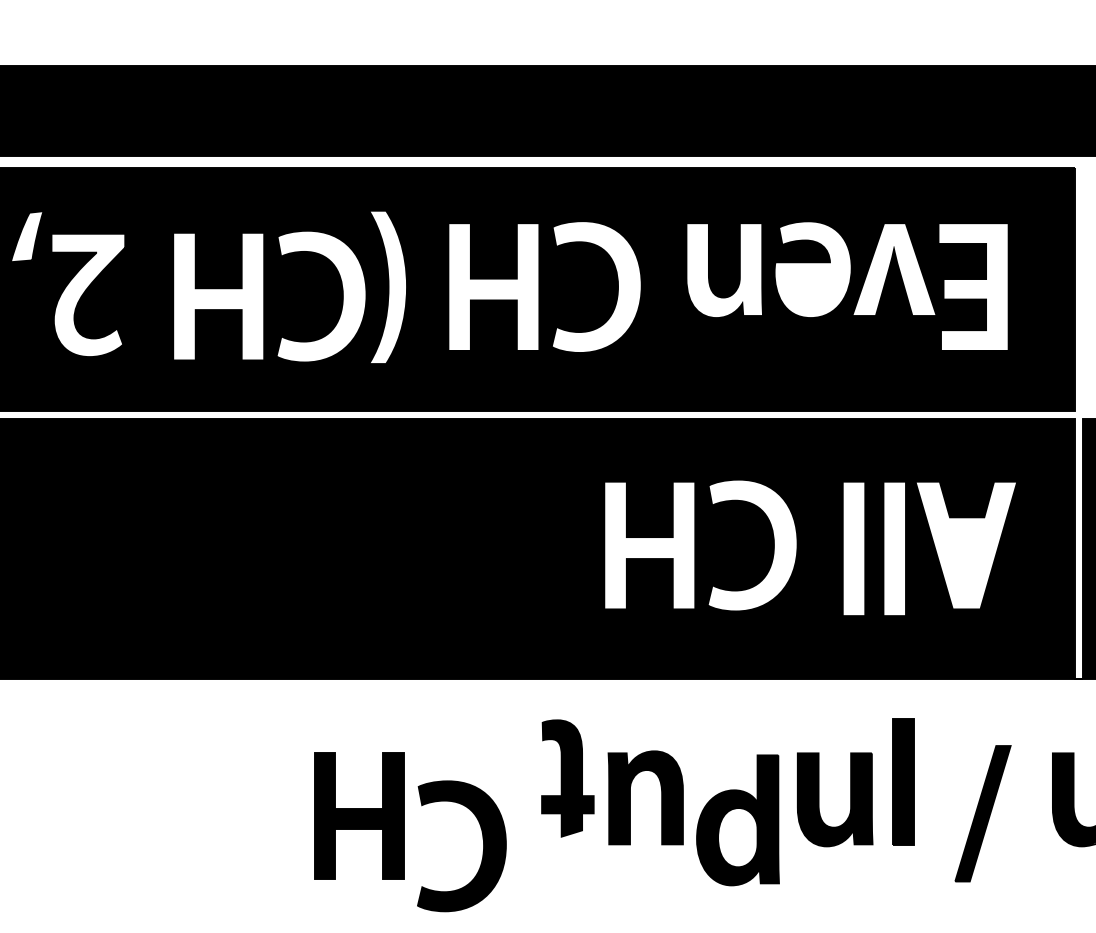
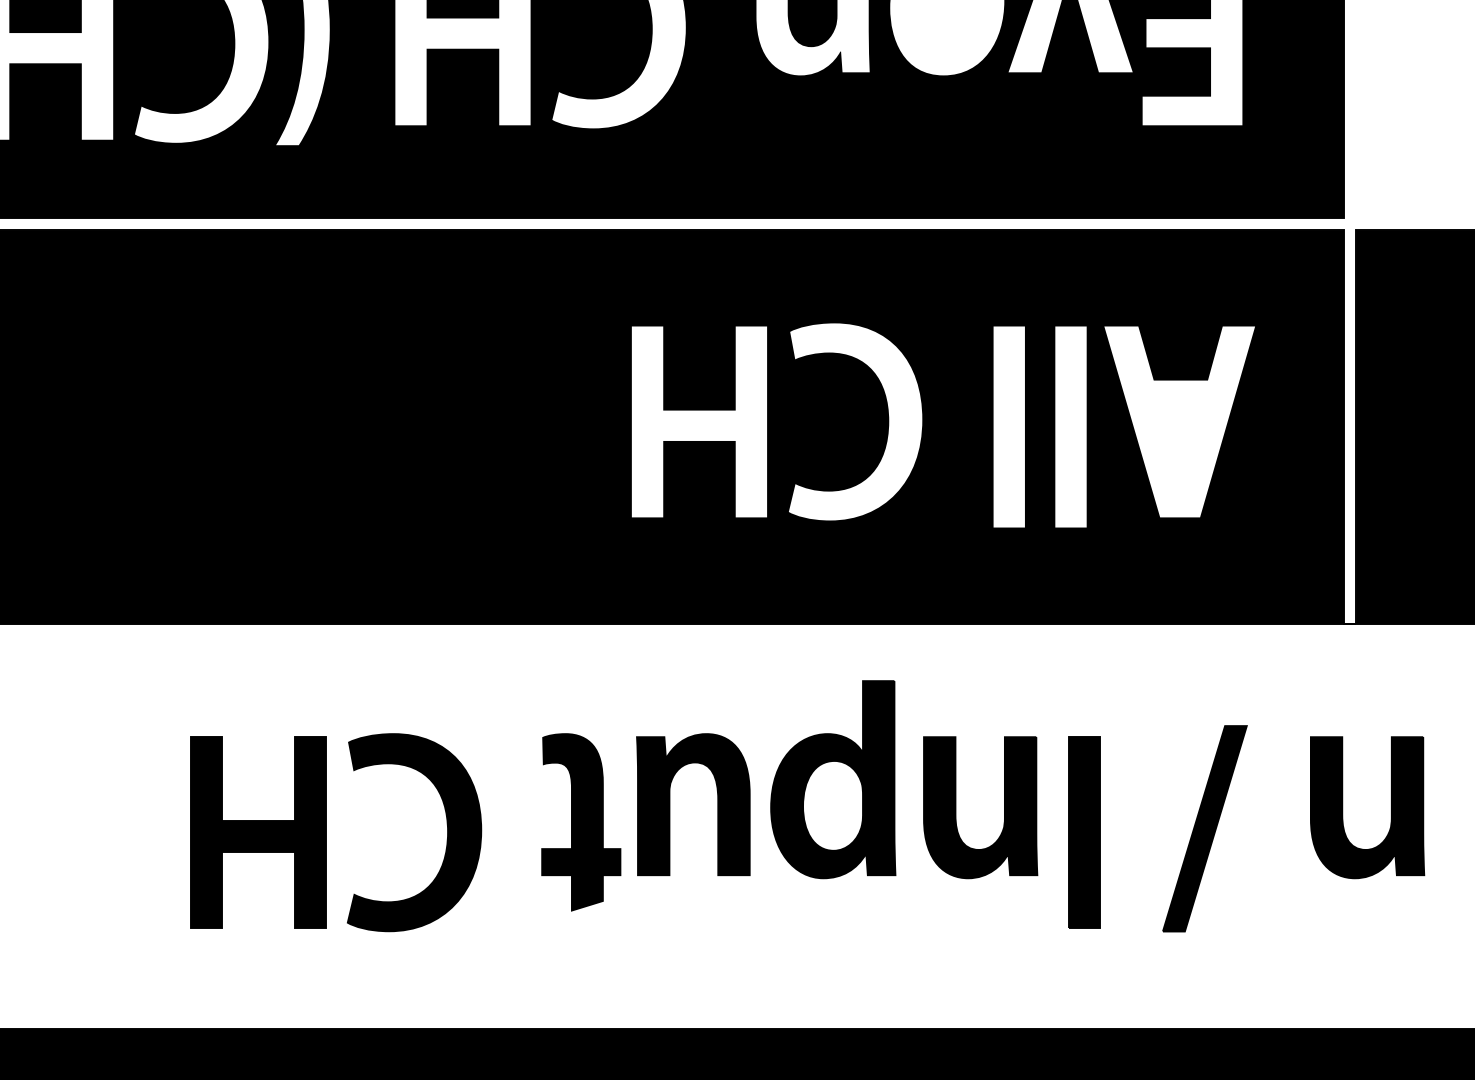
part: (567, 778) -> (580, 822), moved
part: (903, 781) -> (1084, 831), moved
part: (737, 820) -> (832, 779), moved
part: (482, 852) -> (445, 842), moved

